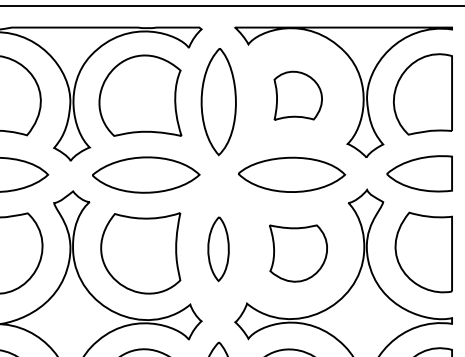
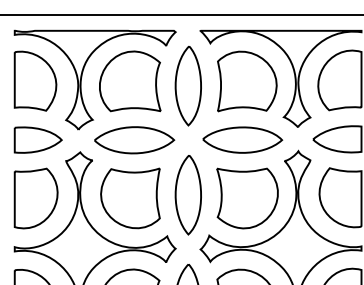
part: (298, 95) -> (247, 81), size x1.67
part: (217, 249) -> (187, 195), size x1.67
part: (298, 253) -> (247, 198), size x1.43

